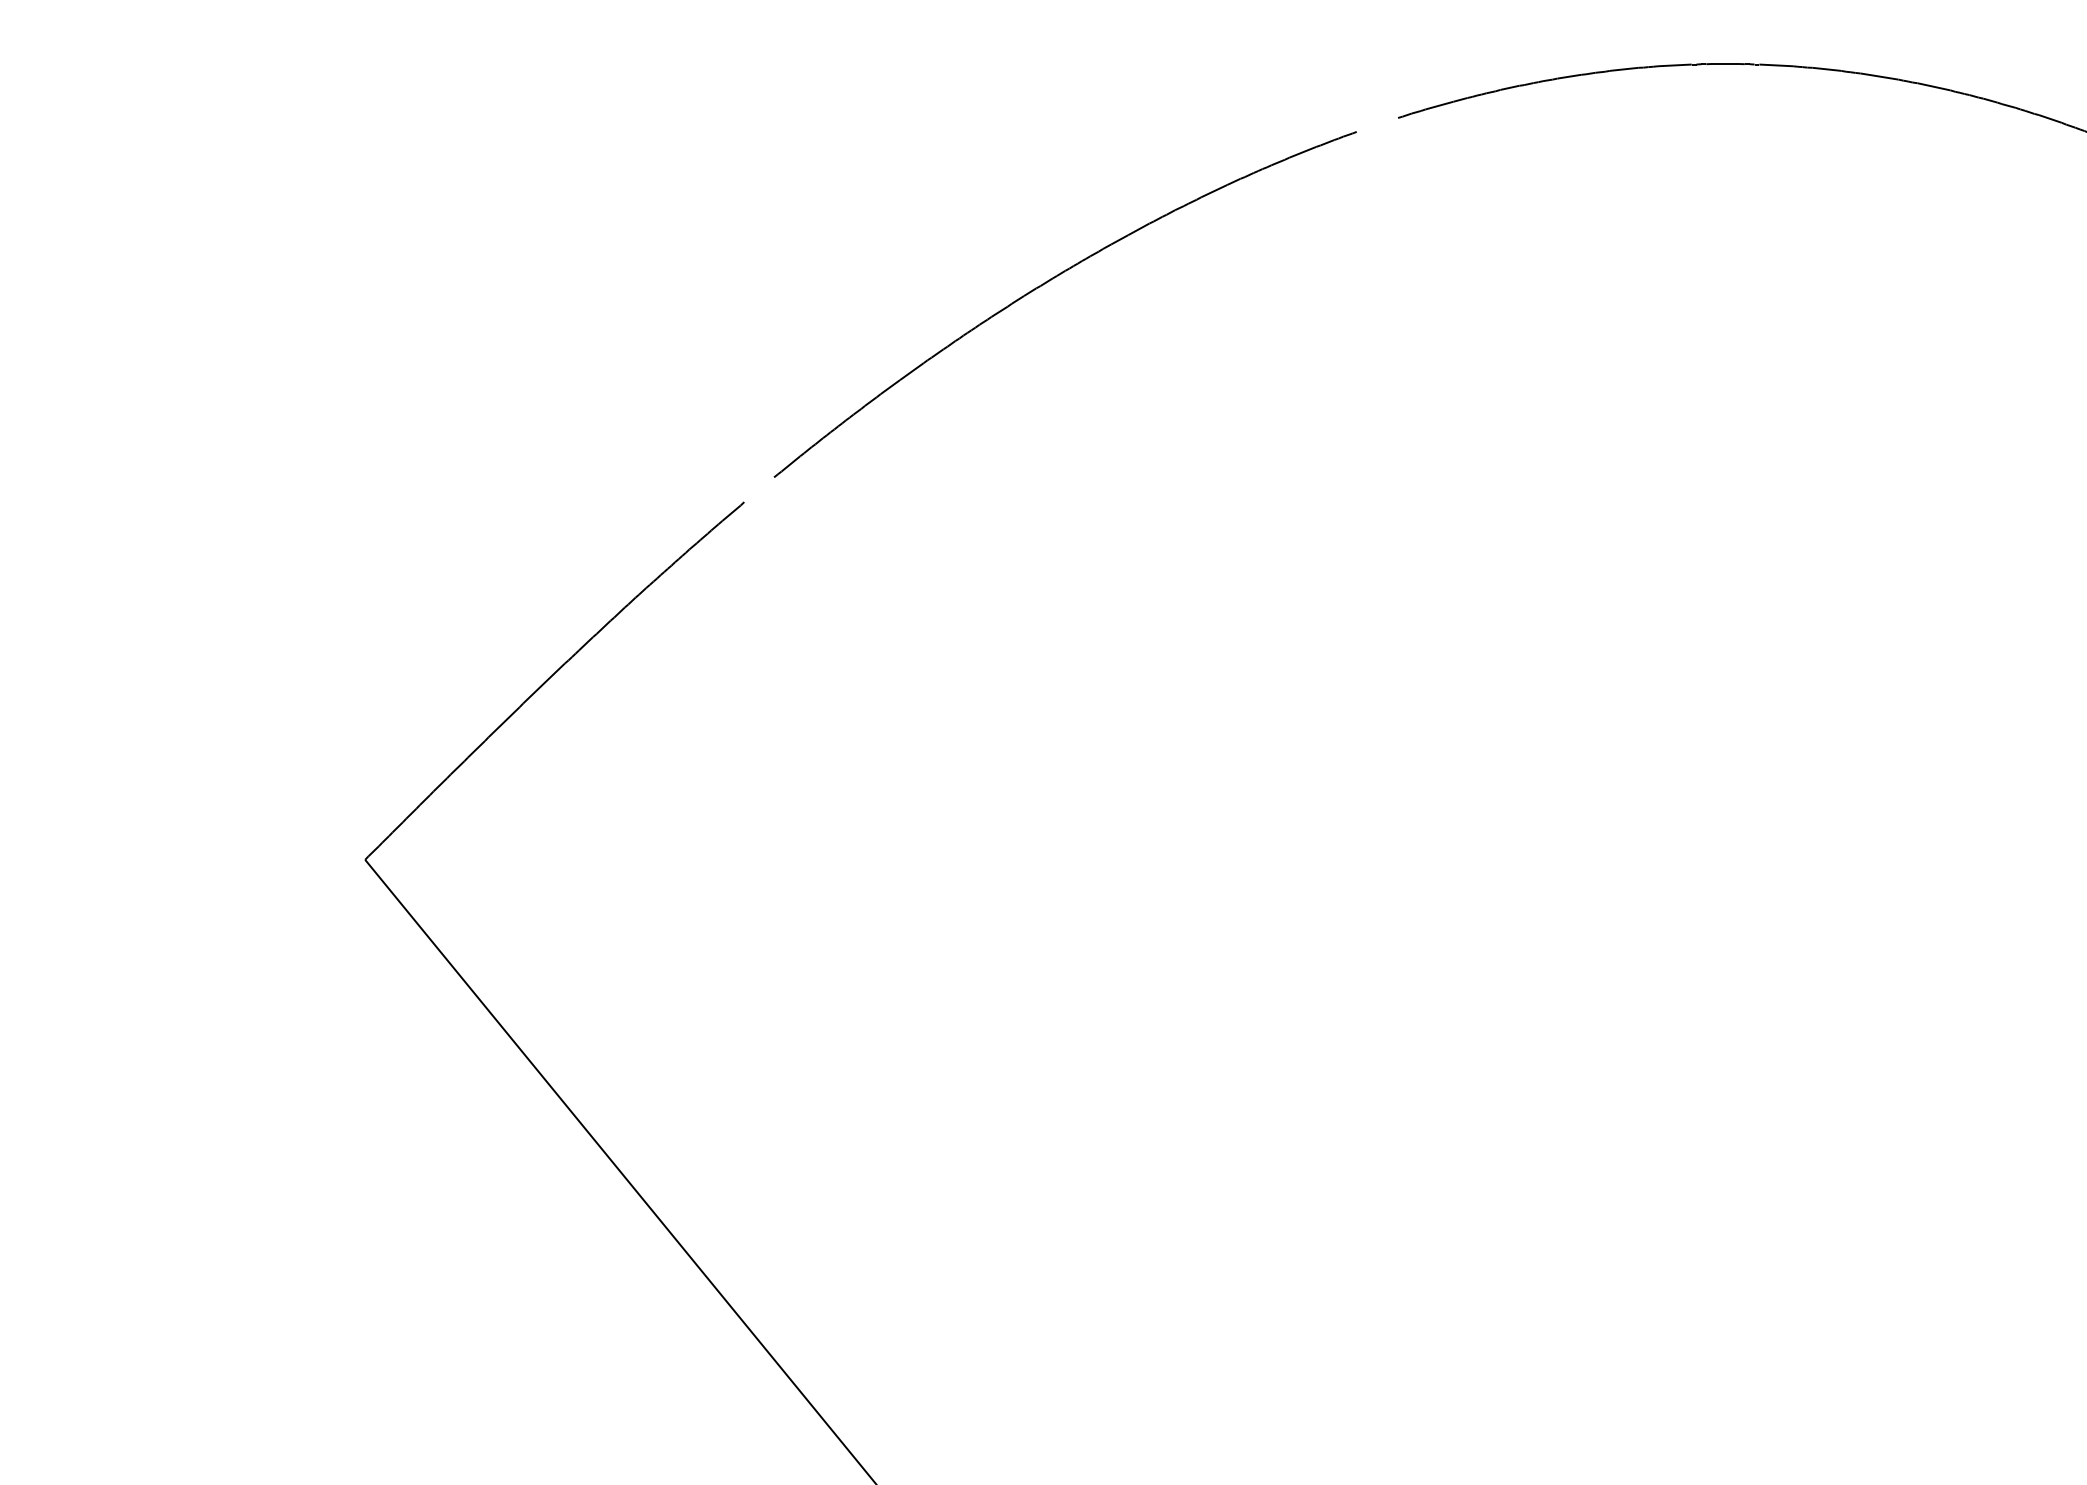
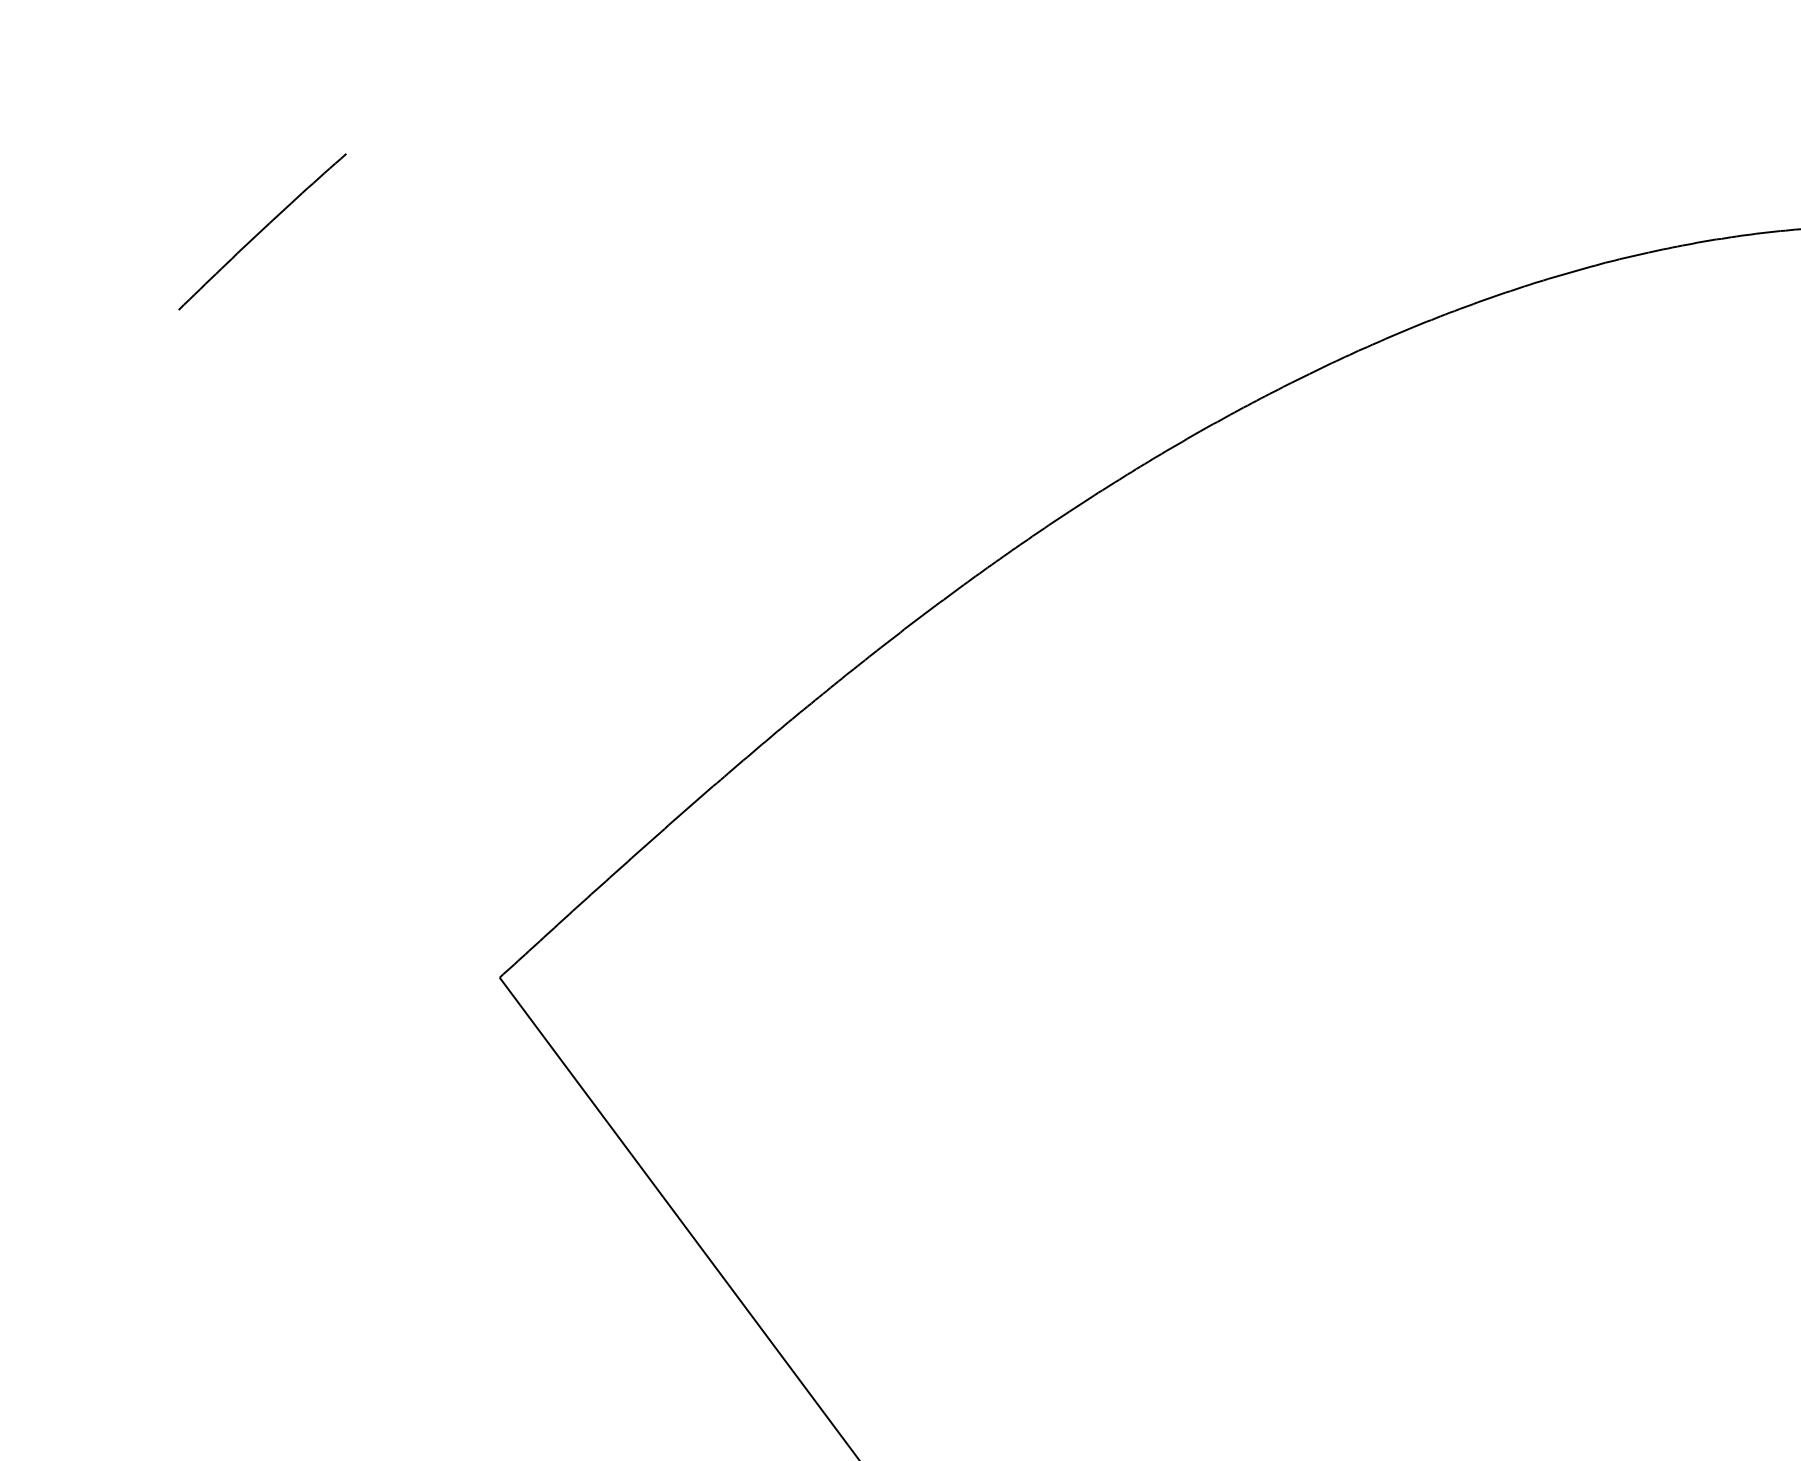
line: (1377, 124) -> (1569, 272), added
part: (100, 142) -> (262, 231), added
line: (759, 489) -> (920, 617), added

